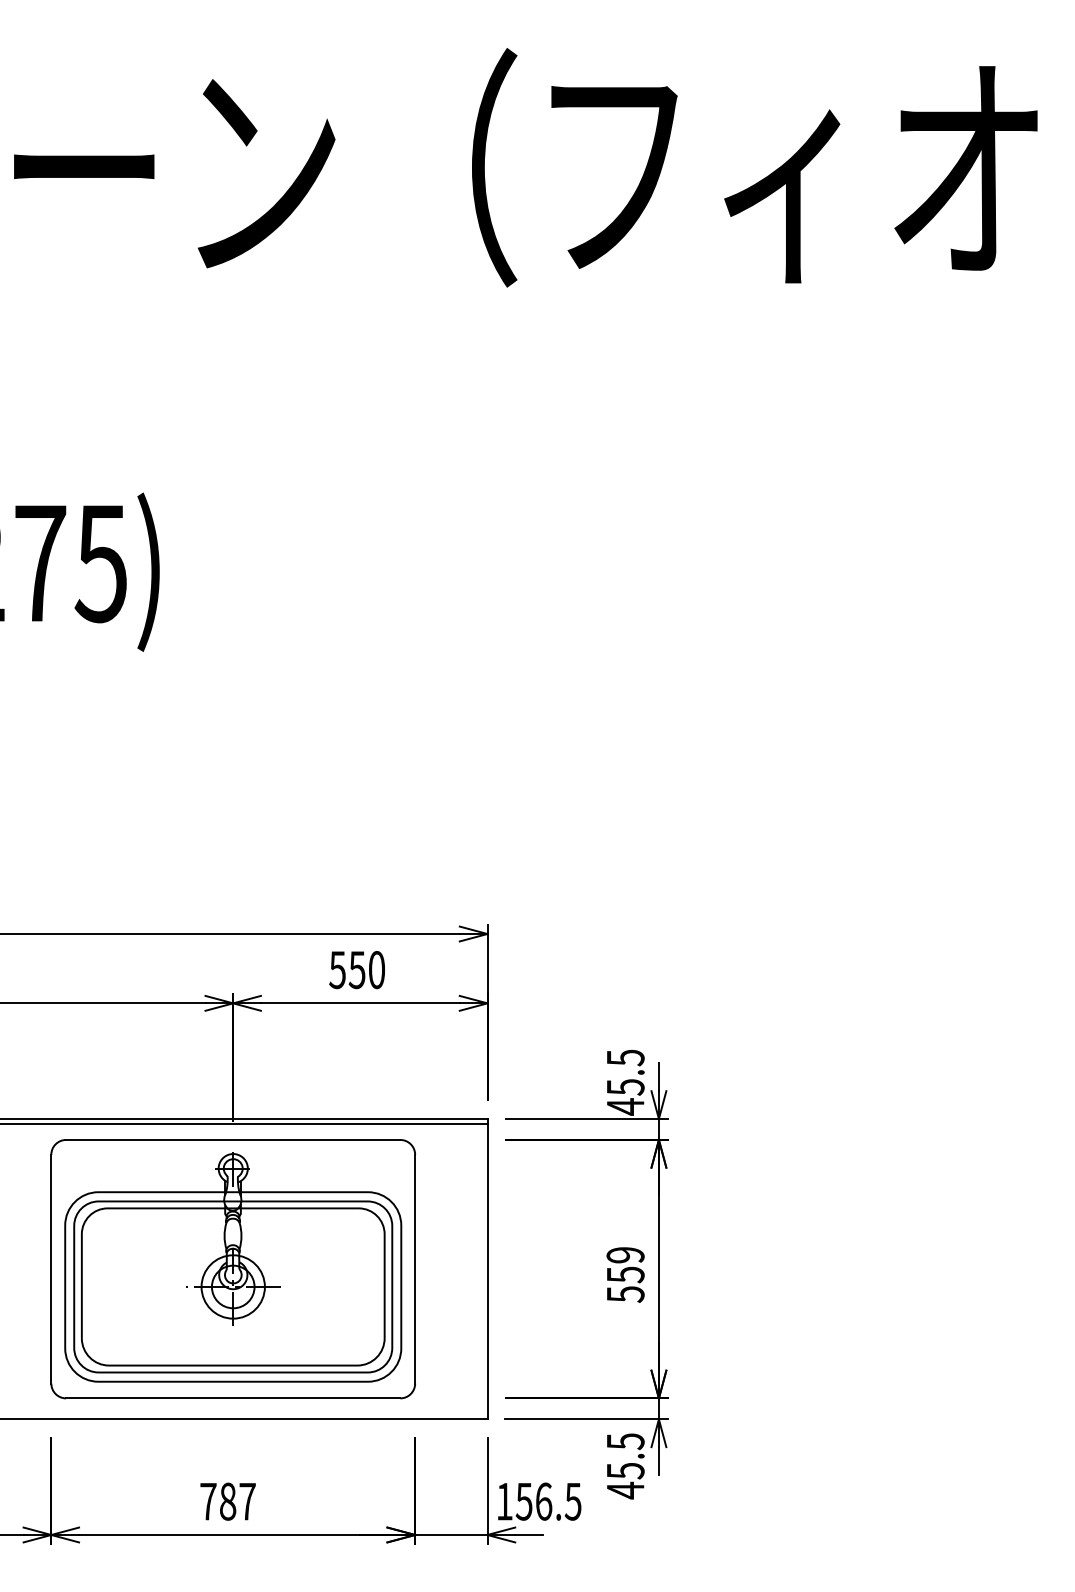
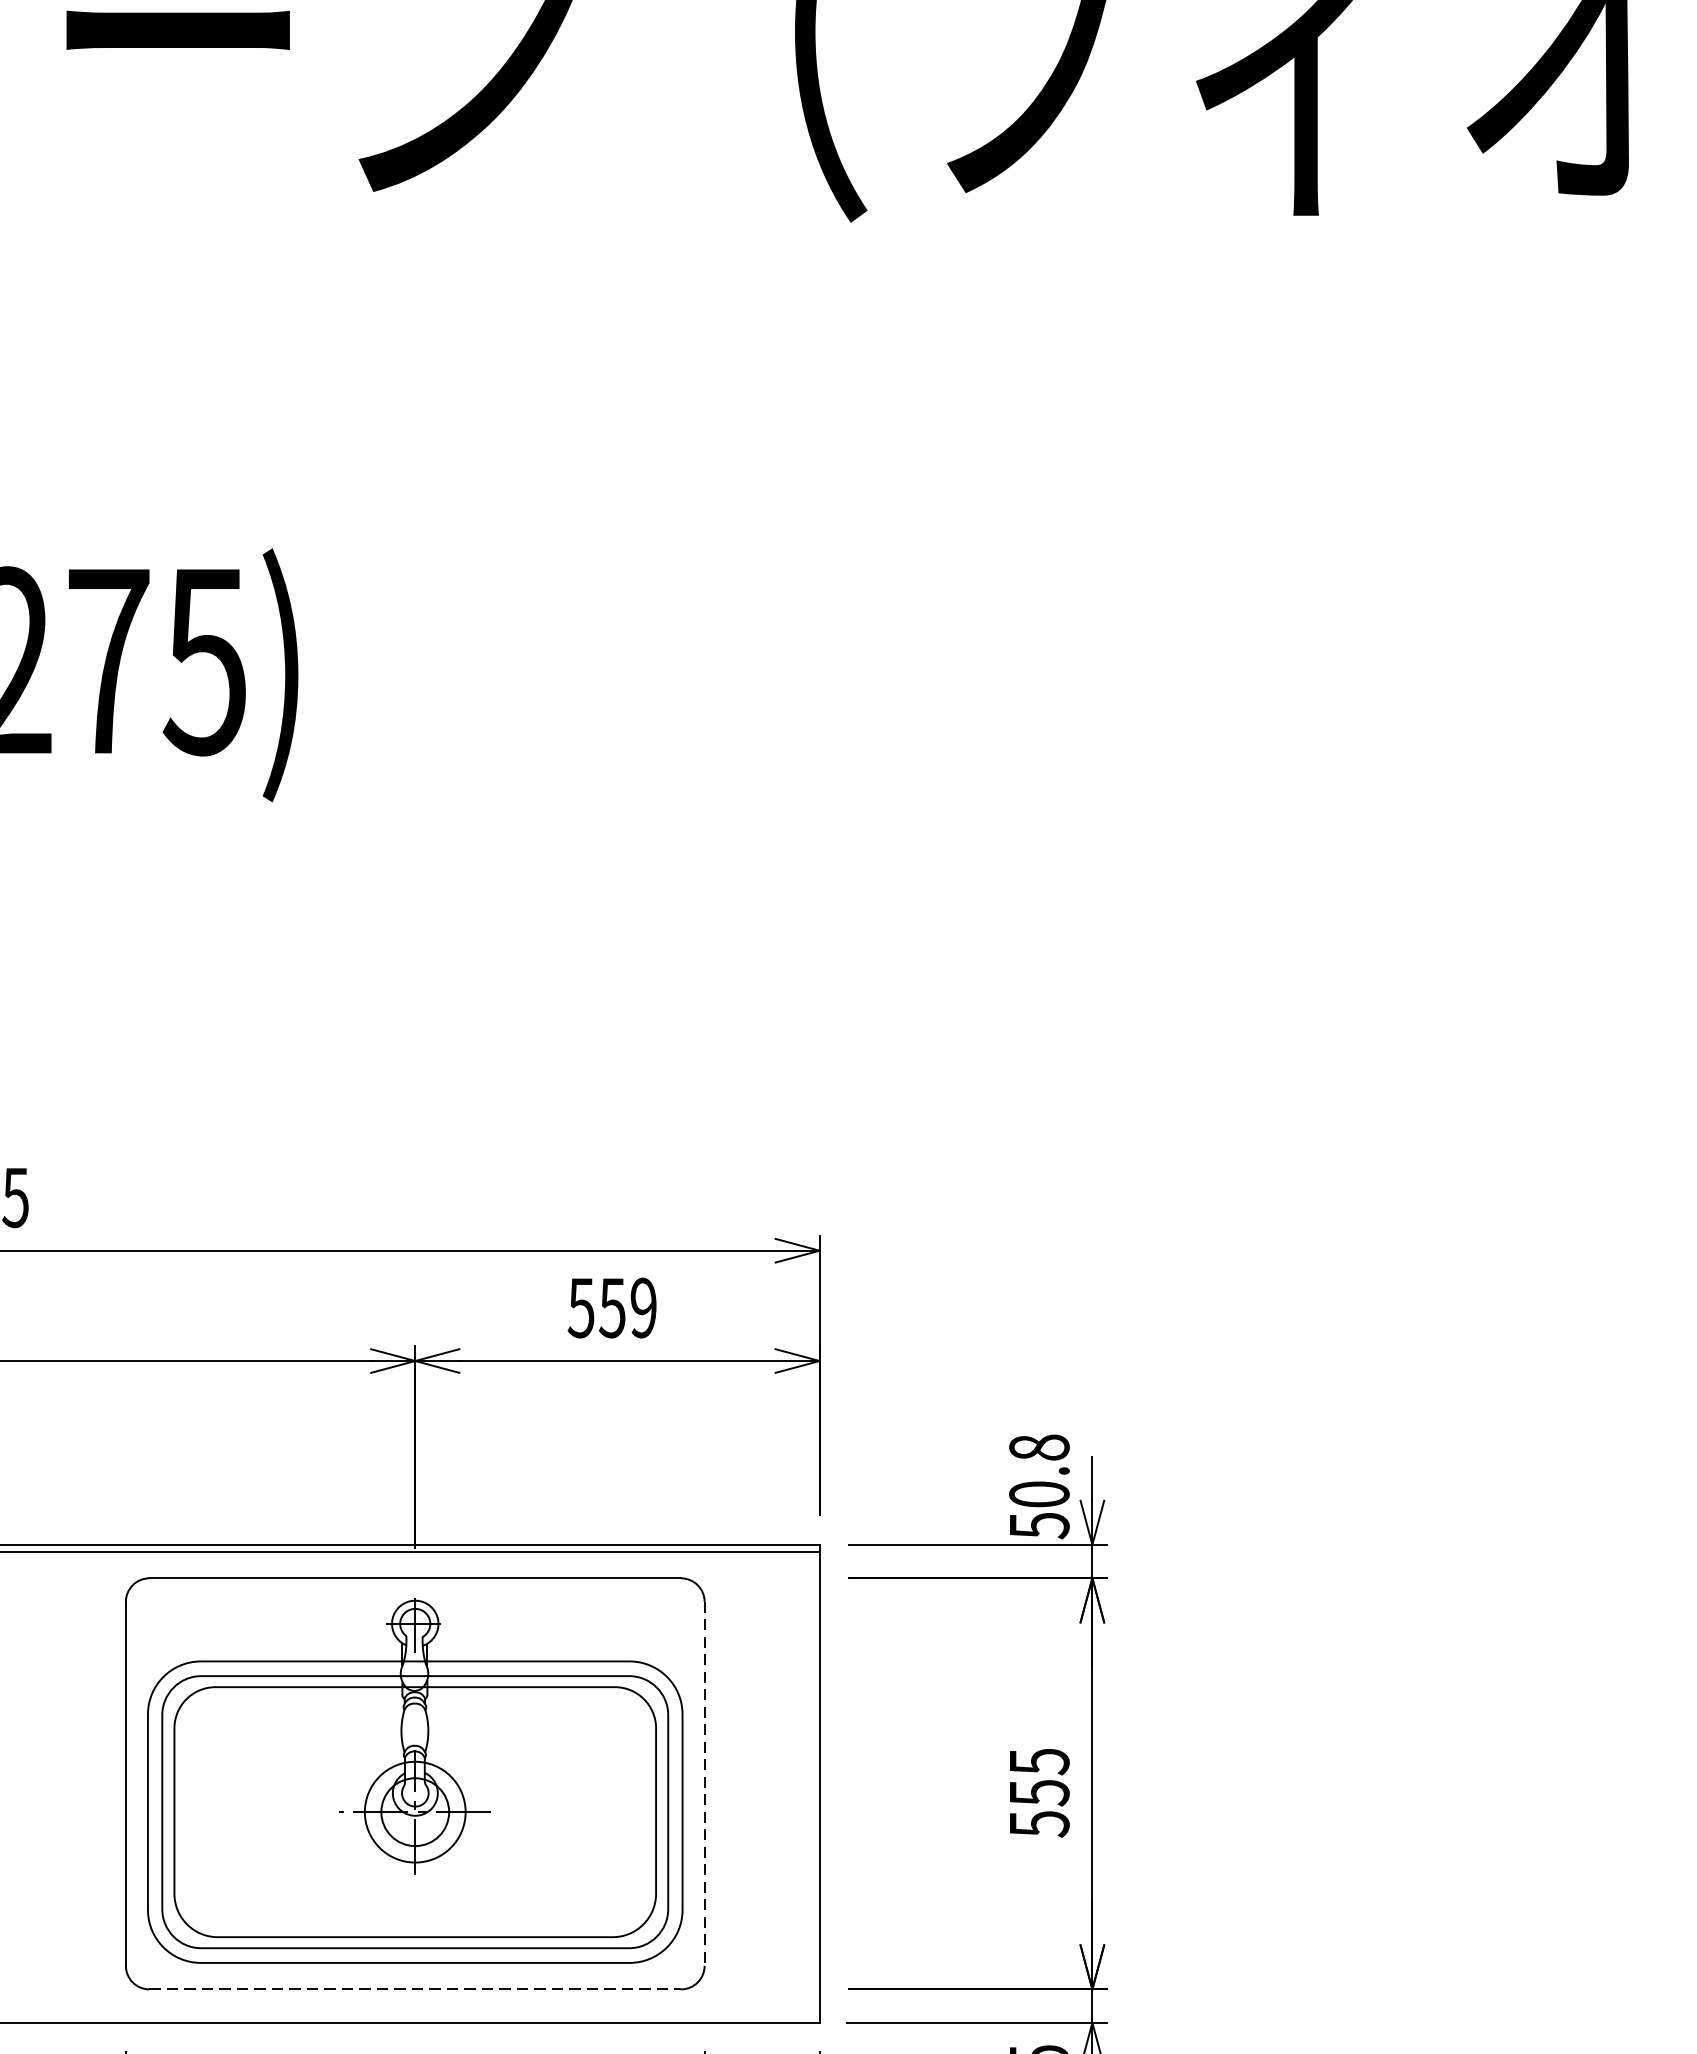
text: (376, 970) -> (643, 1308), 550 -> 559
text: (625, 1082) -> (1039, 1486), 45.5 -> 50.8
text: (625, 1255) -> (1039, 1762), 559 -> 555
line: (415, 1269) -> (705, 1784), solid -> dashed
line: (233, 1398) -> (415, 1989), solid -> dashed

